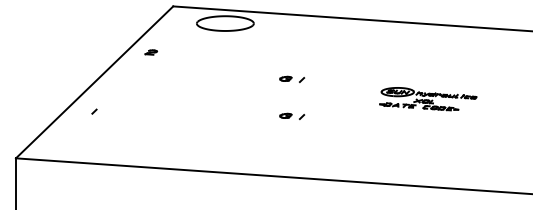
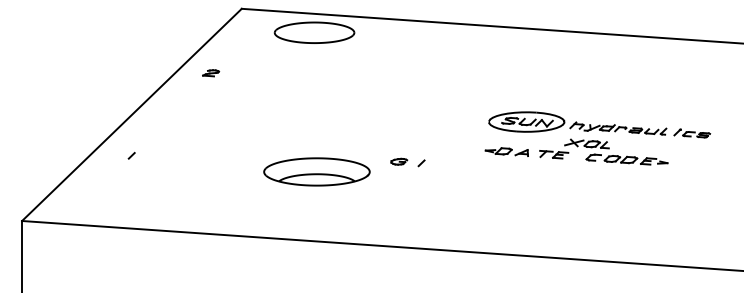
part: (292, 79) -> (408, 110), removed
part: (428, 98) -> (598, 137), size x1.67
part: (226, 122) -> (316, 170), added

